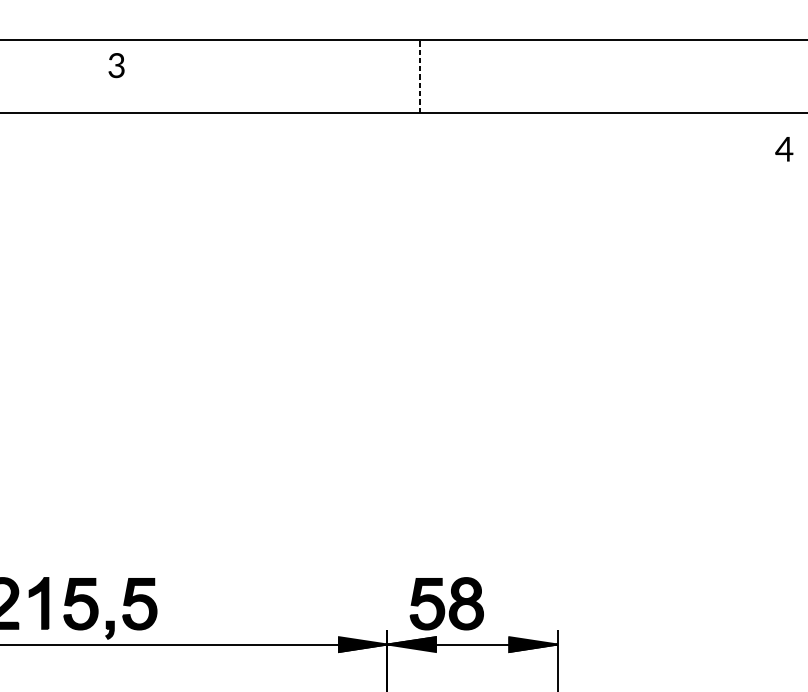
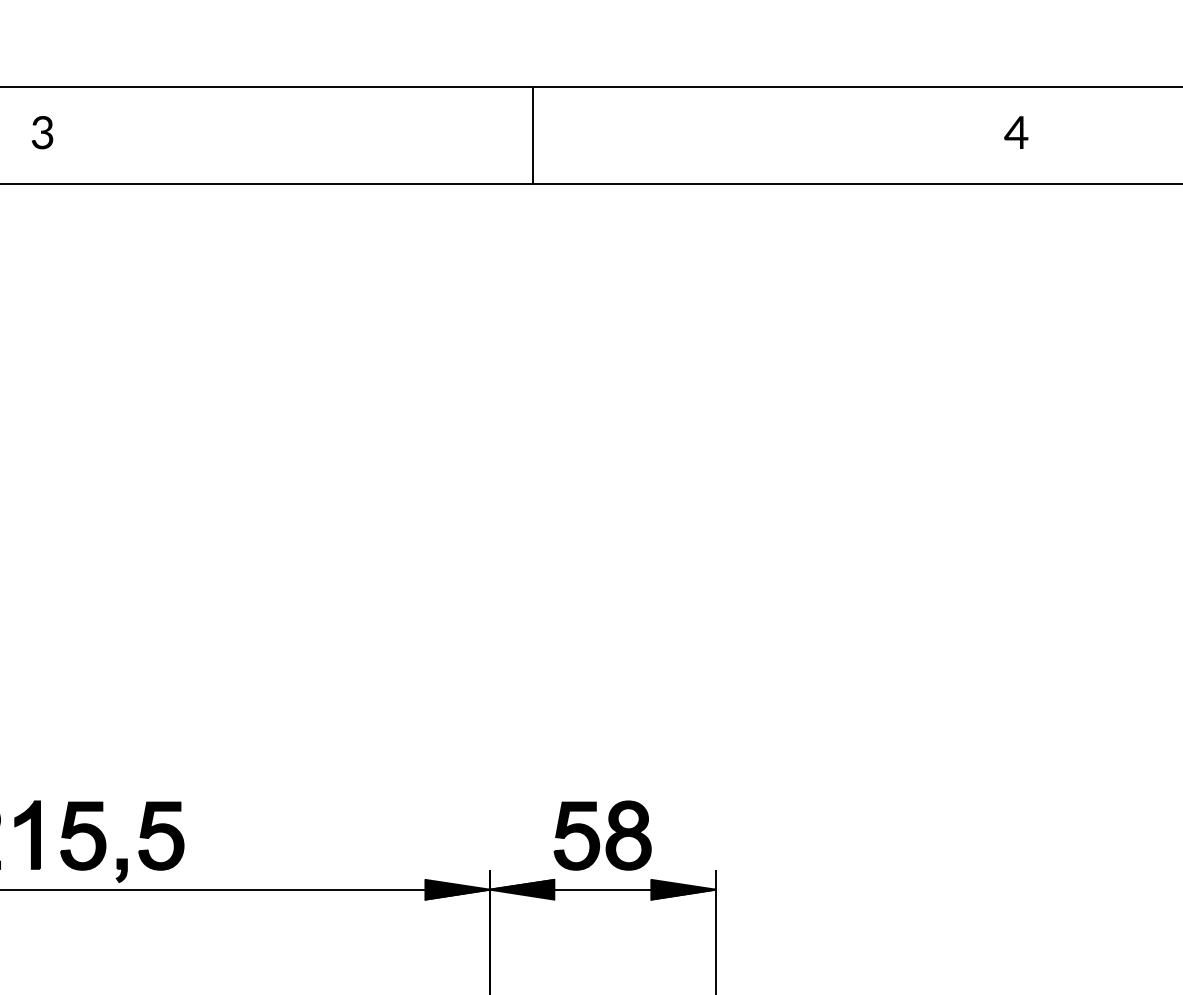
text: (116, 65) -> (42, 132), moved
line: (419, 76) -> (532, 135), dashed -> solid
text: (784, 149) -> (1016, 132), moved
part: (446, 603) -> (602, 835), moved

